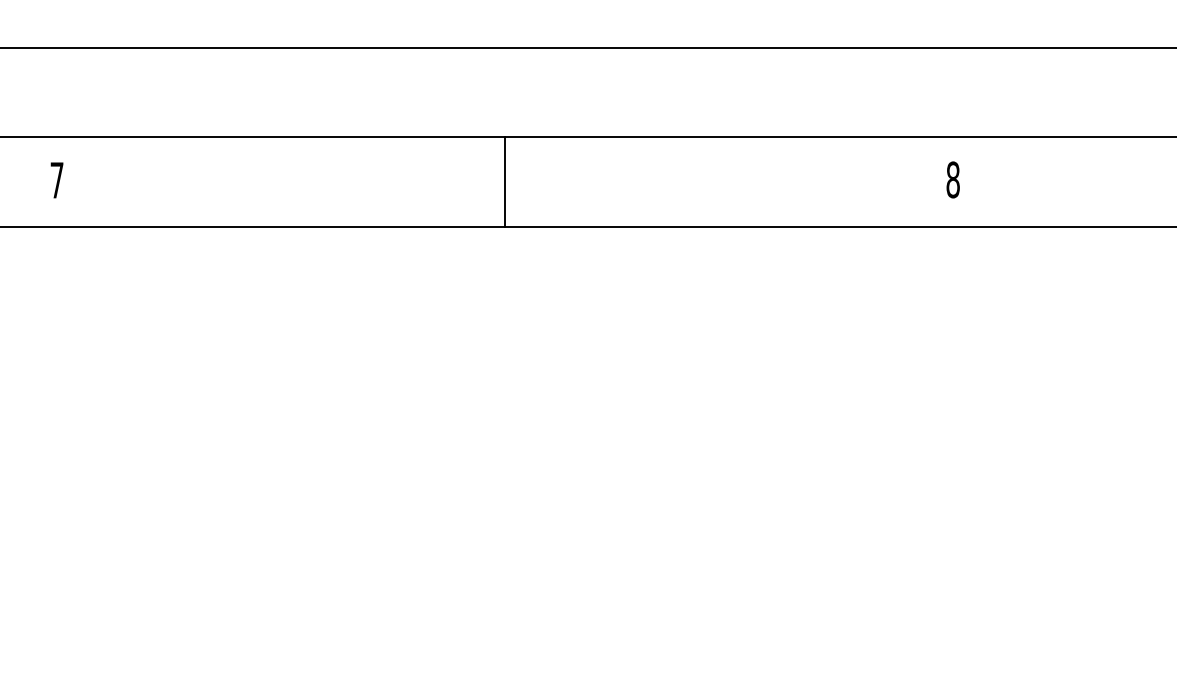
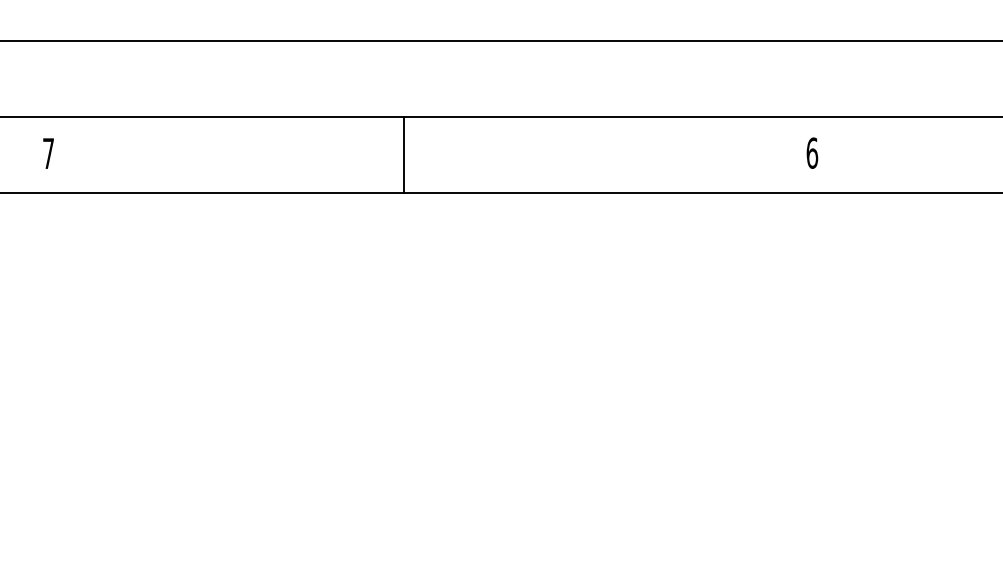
text: (952, 179) -> (811, 152), 8 -> 6
line: (504, 181) -> (404, 154), moved

